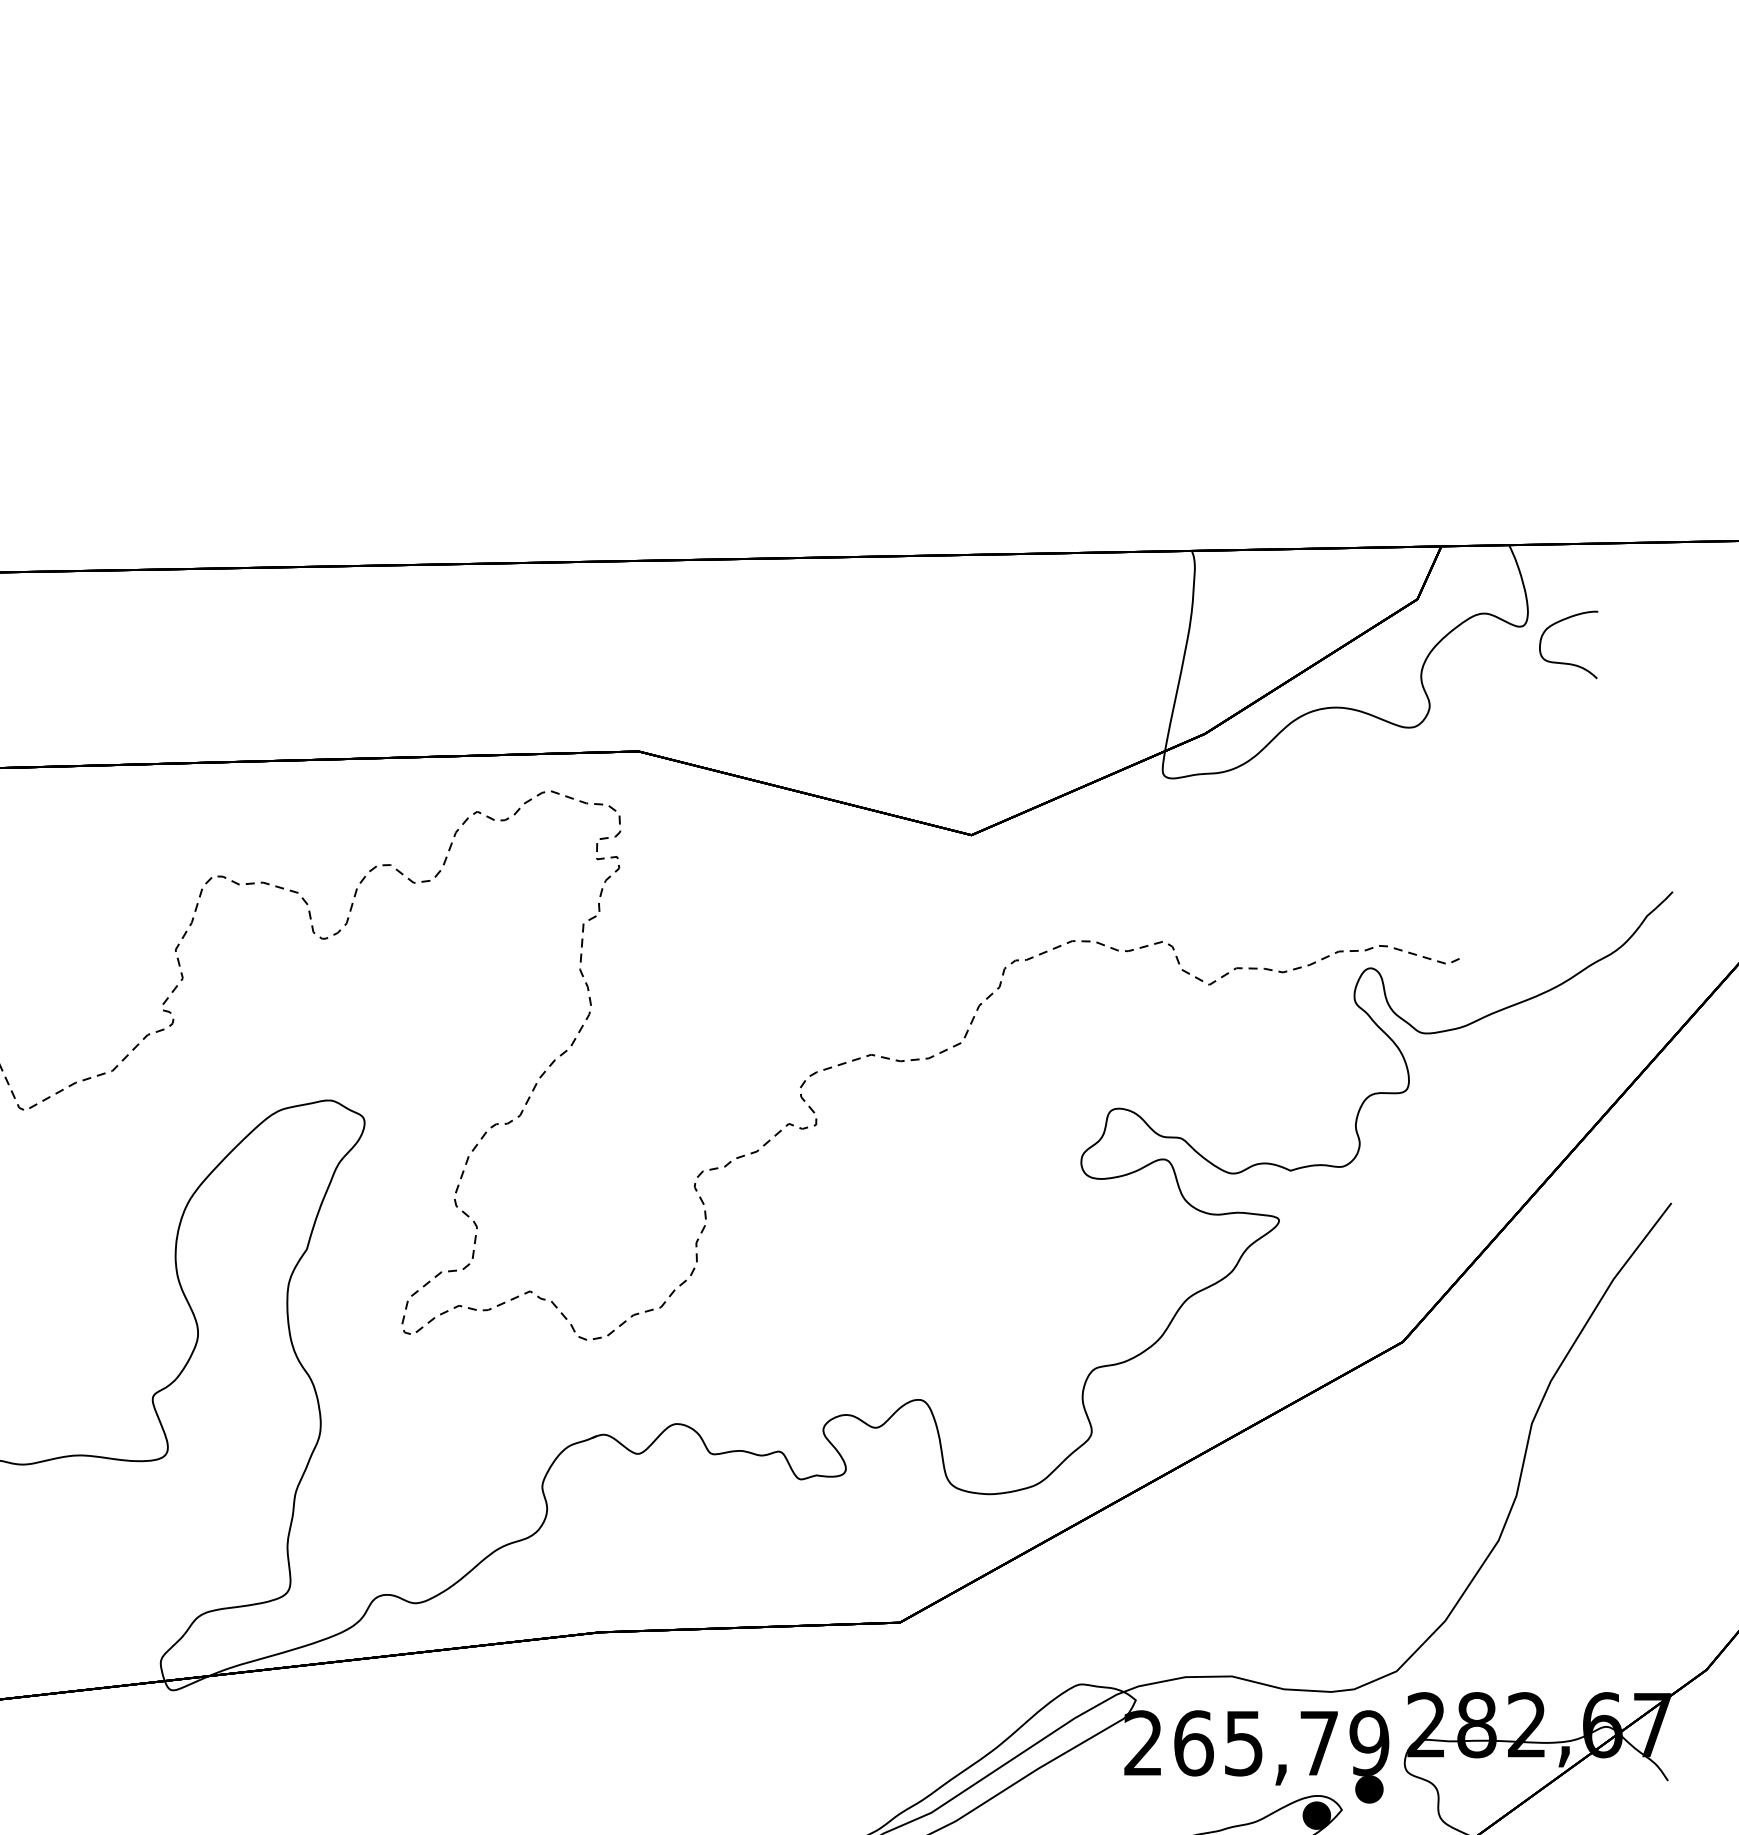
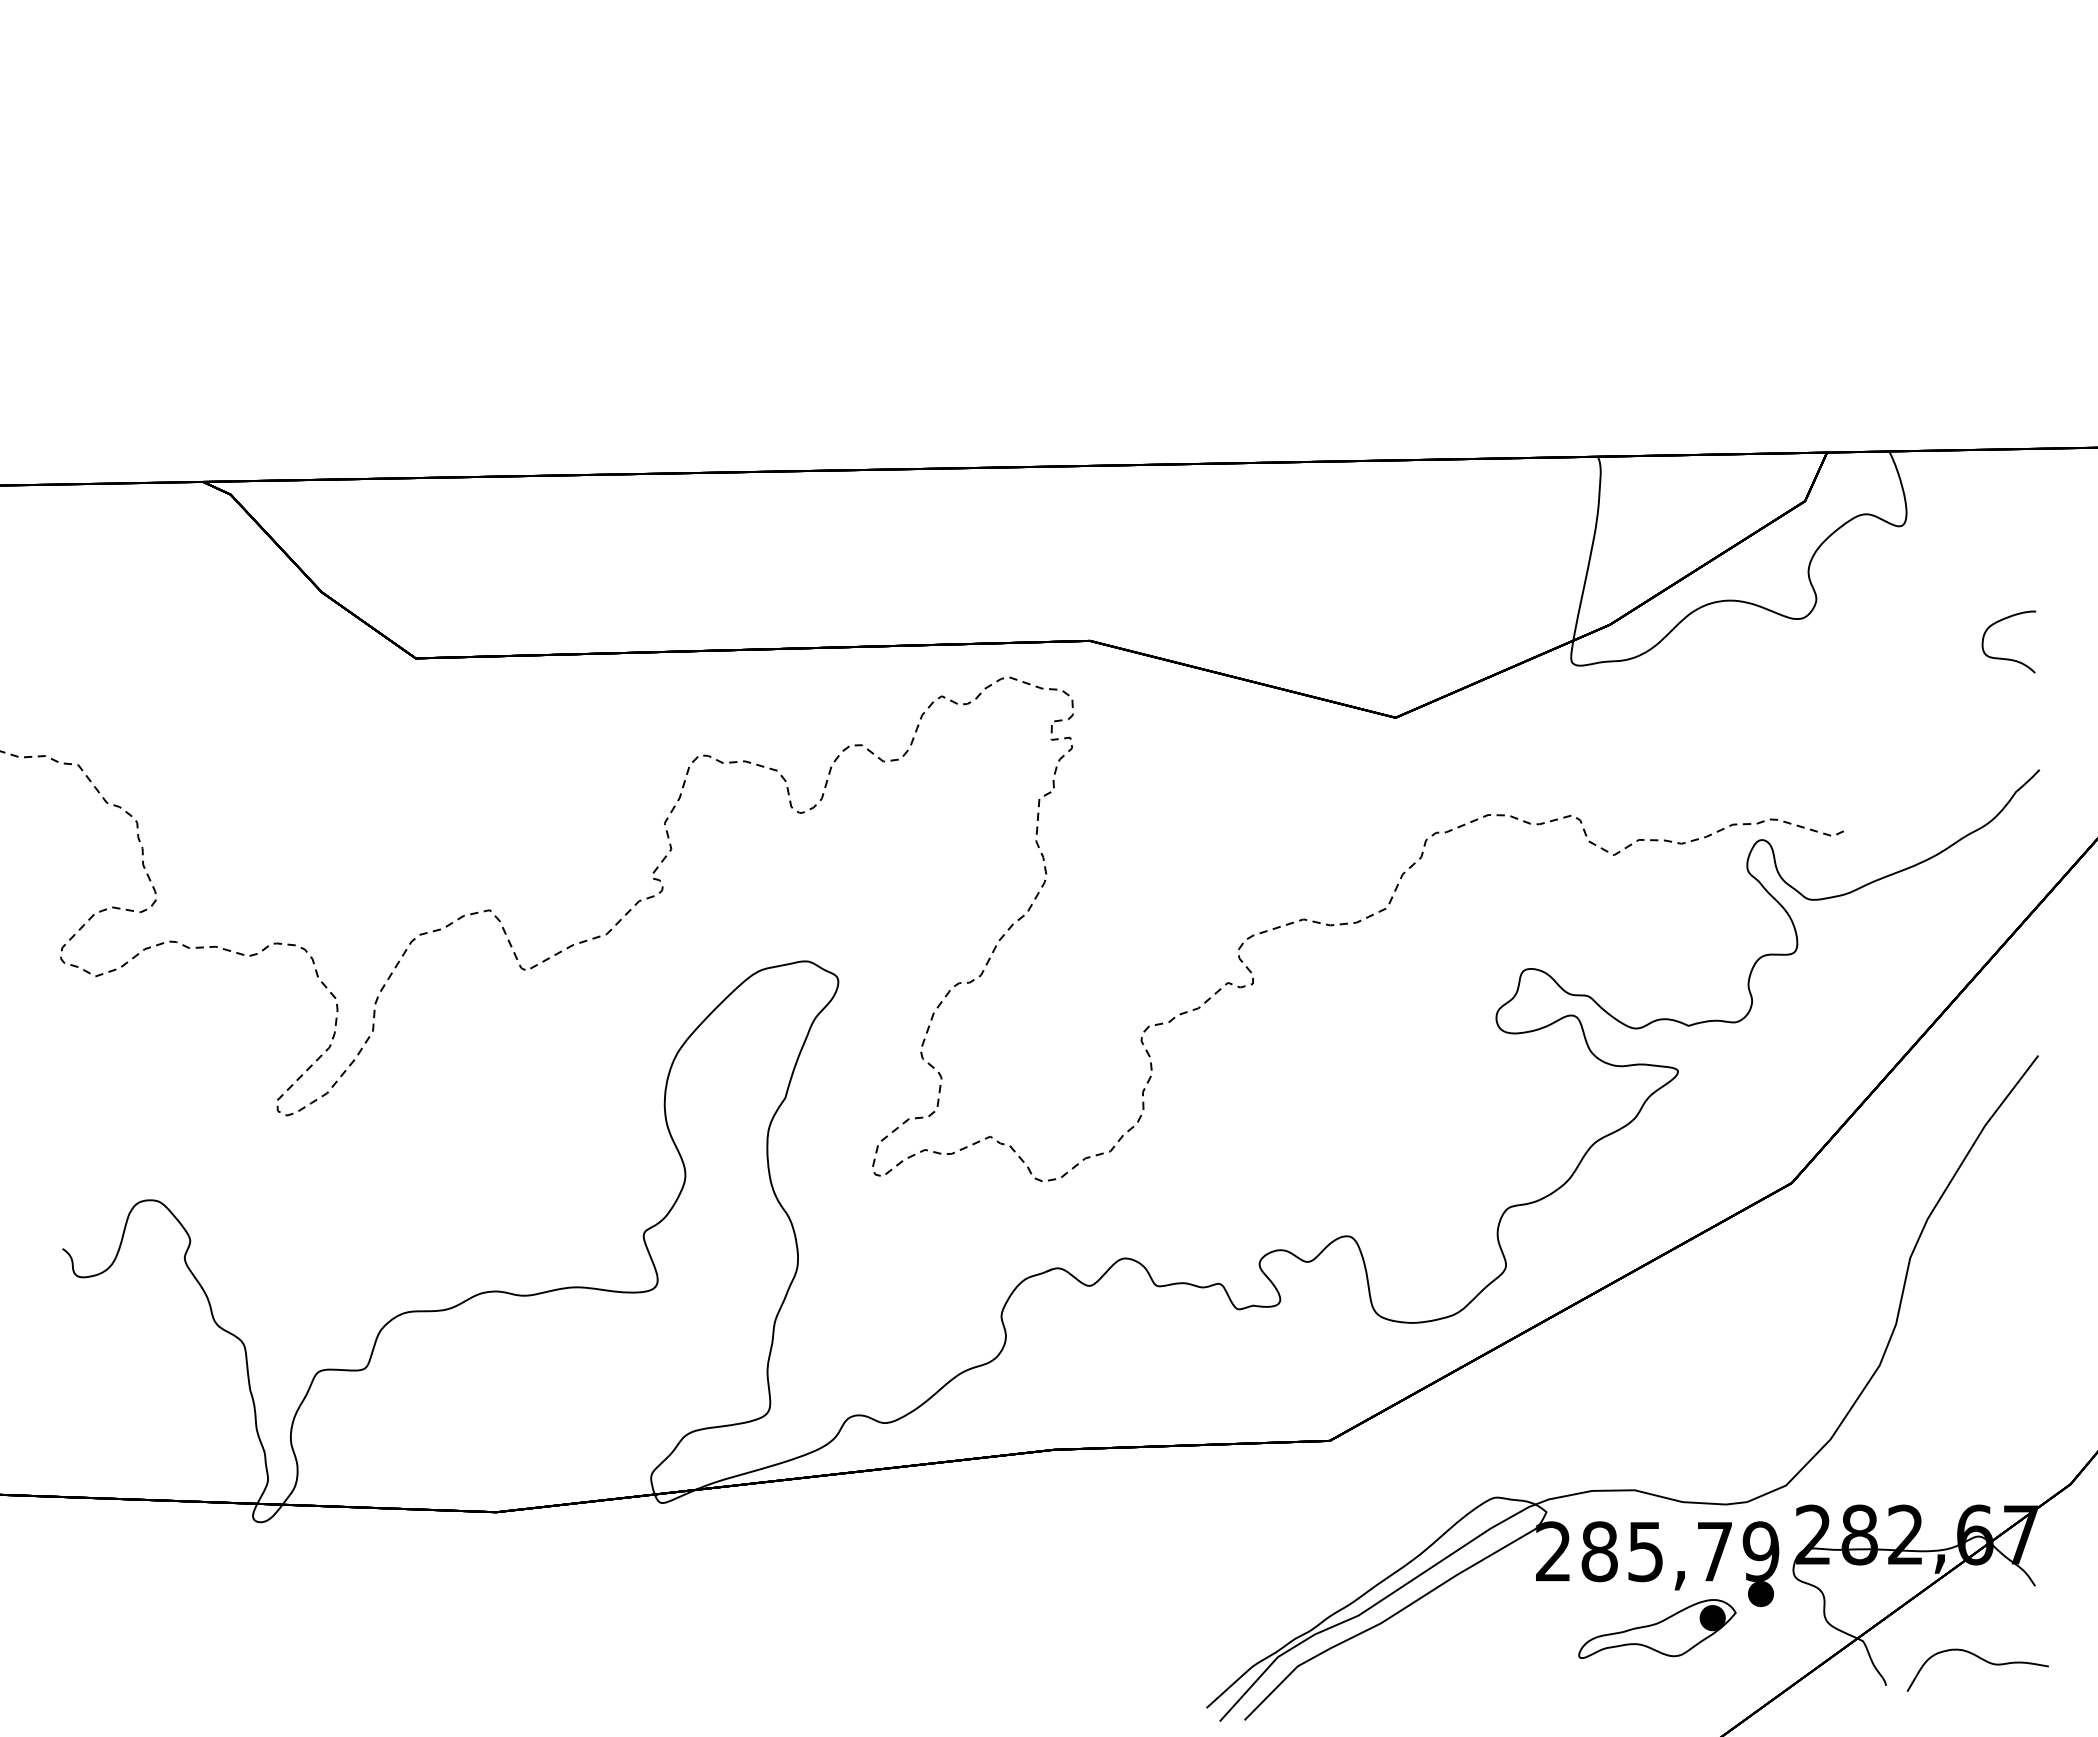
curve: (1568, 662) -> (2008, 658), moved
text: (1193, 1743) -> (1599, 1551), 265,79 -> 285,79

